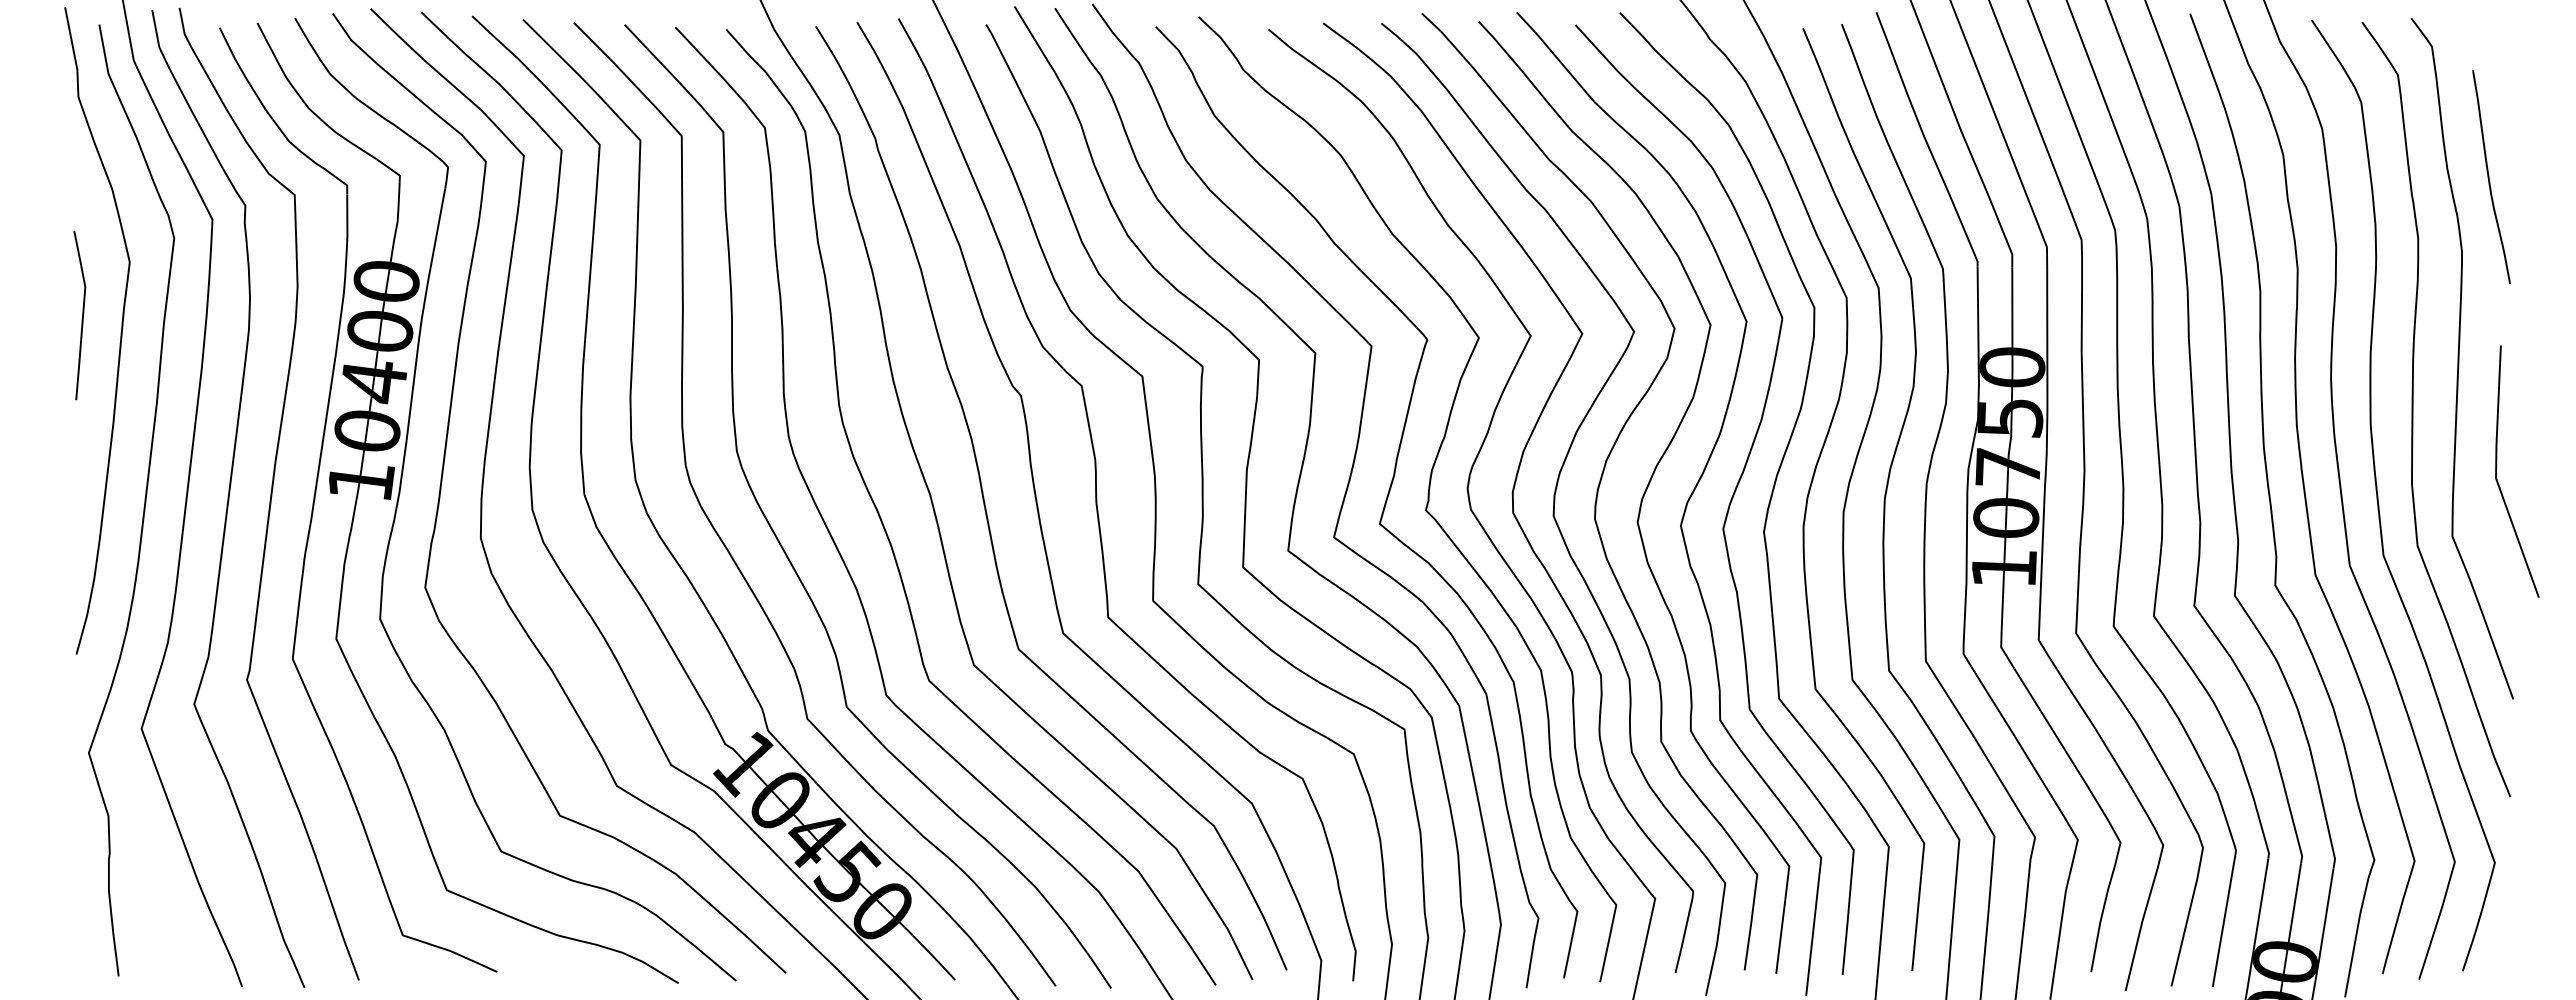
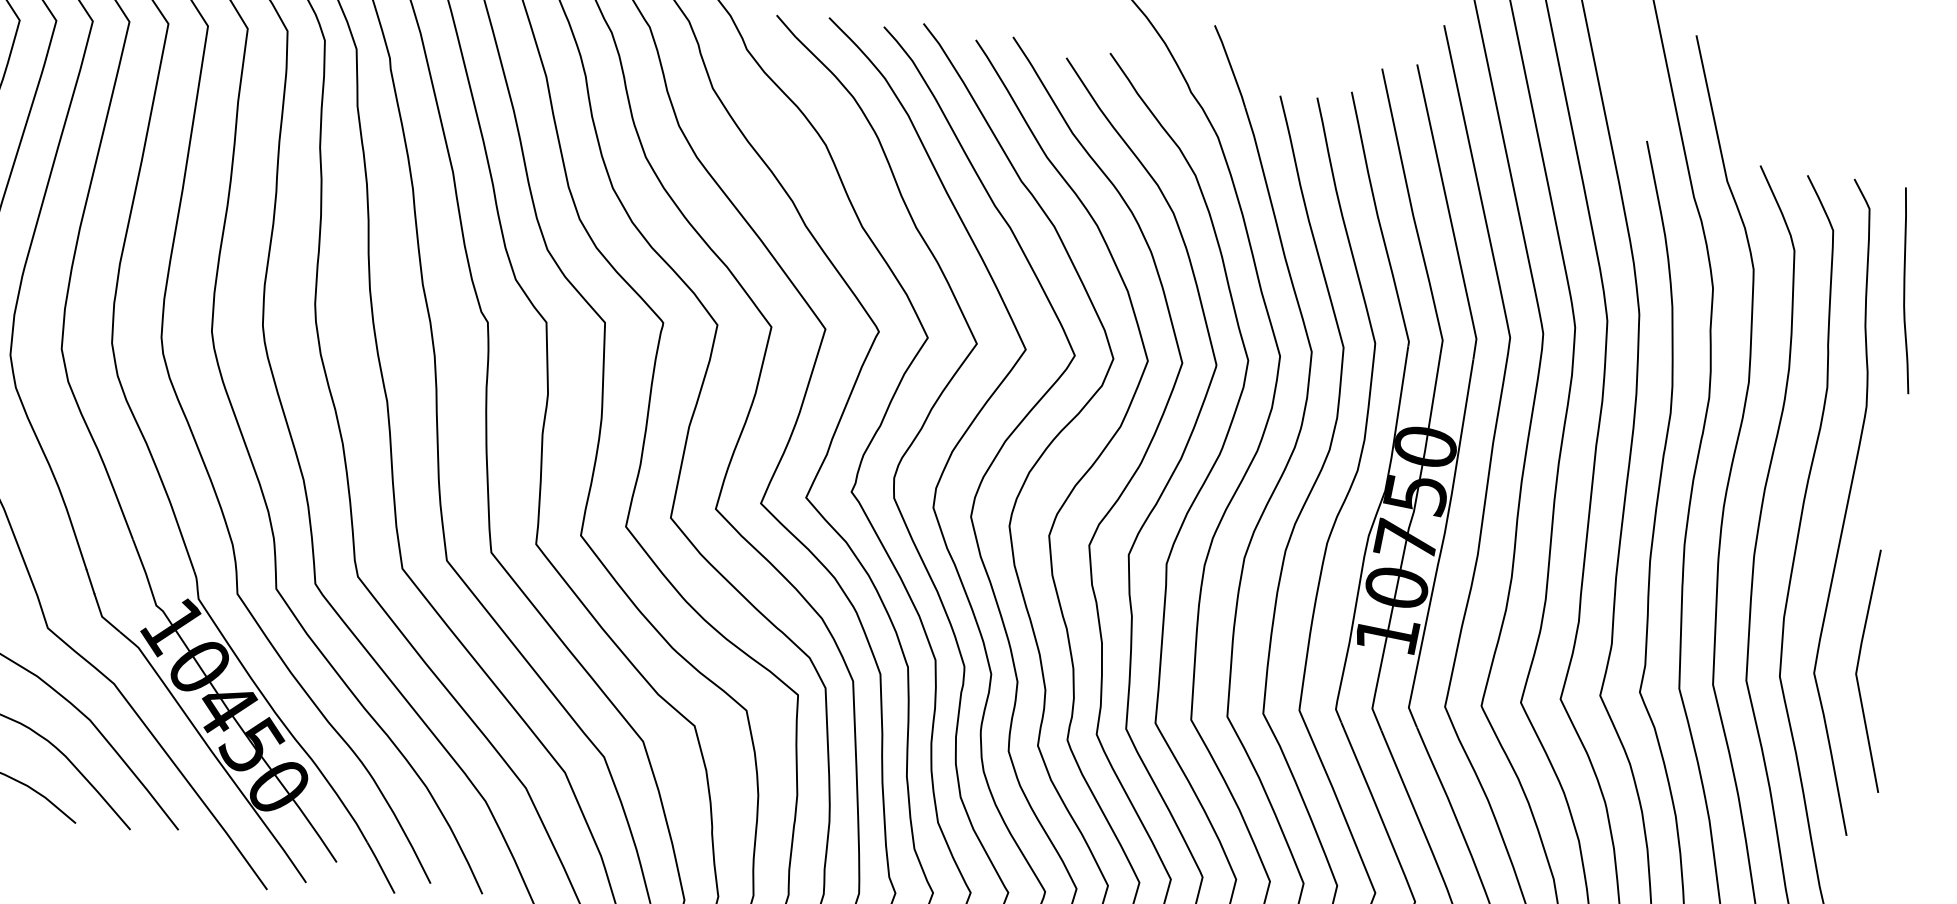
curve: (2489, 176) -> (1905, 289), moved
line: (2497, 467) -> (1859, 664), moved

